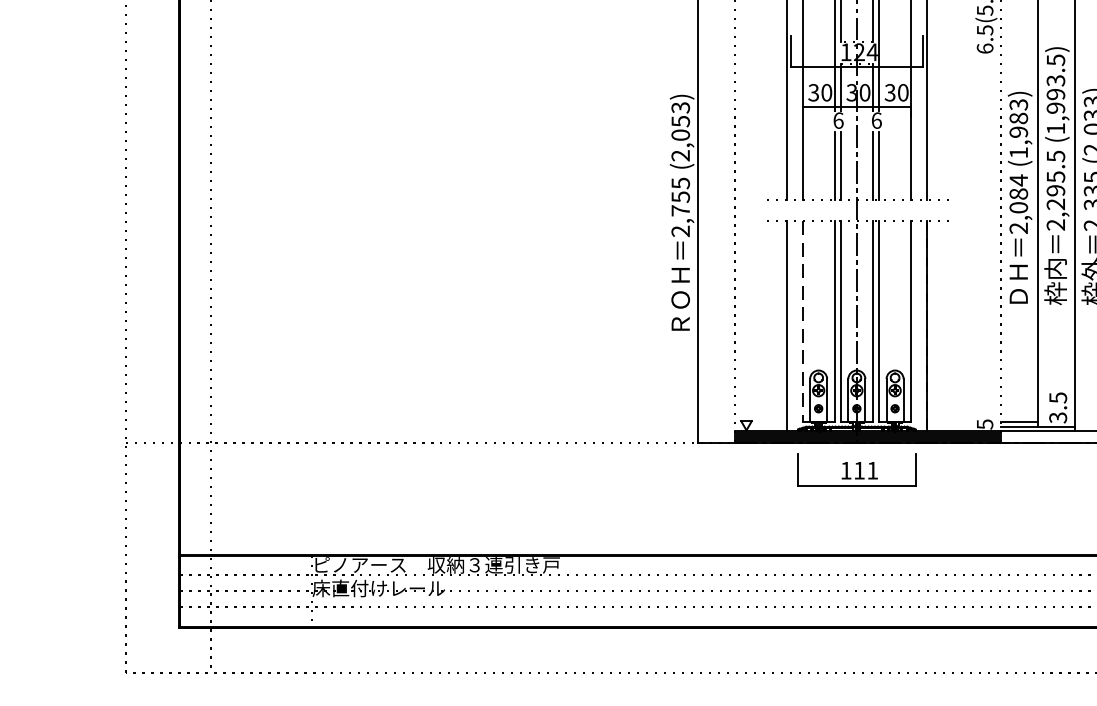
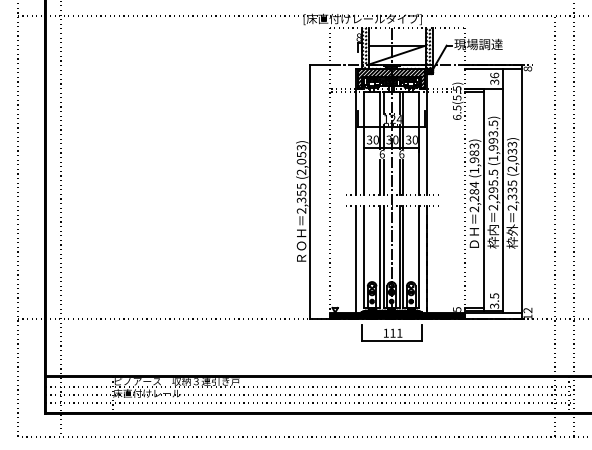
text: (1018, 207) -> (474, 198), 2,084 -> 2,284
text: (680, 211) -> (301, 200), 2,755 -> 2,355
line: (801, 322) -> (363, 257), dashed -> solid

